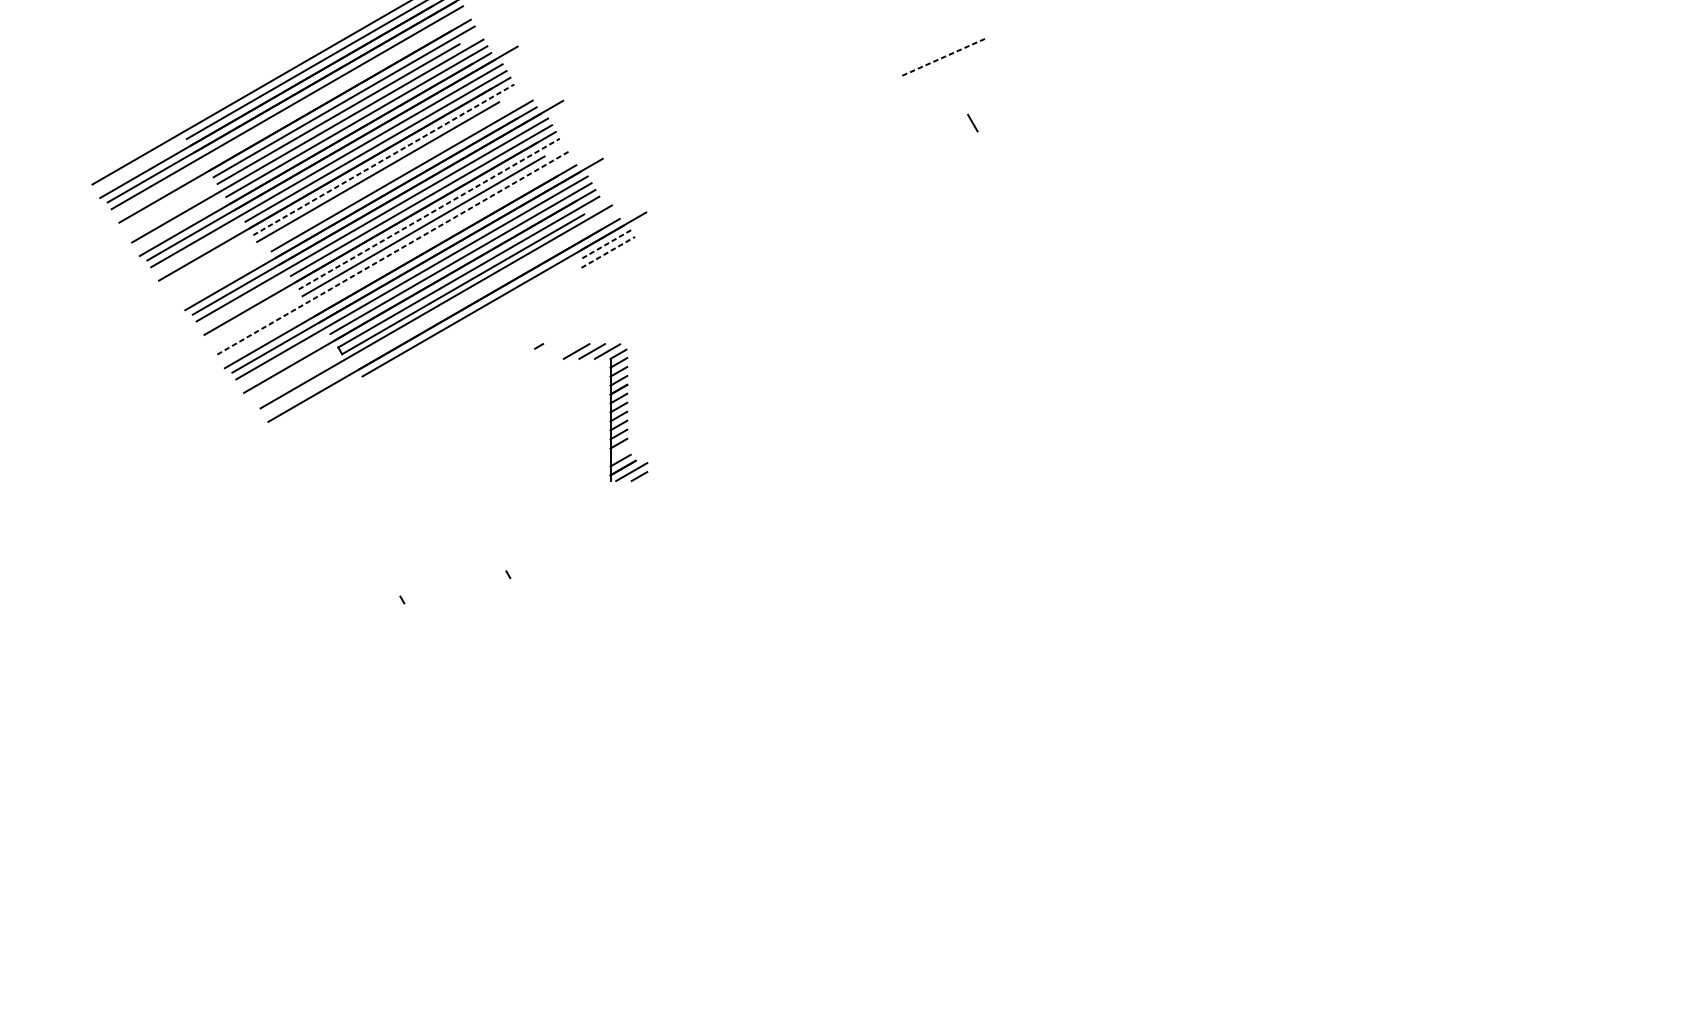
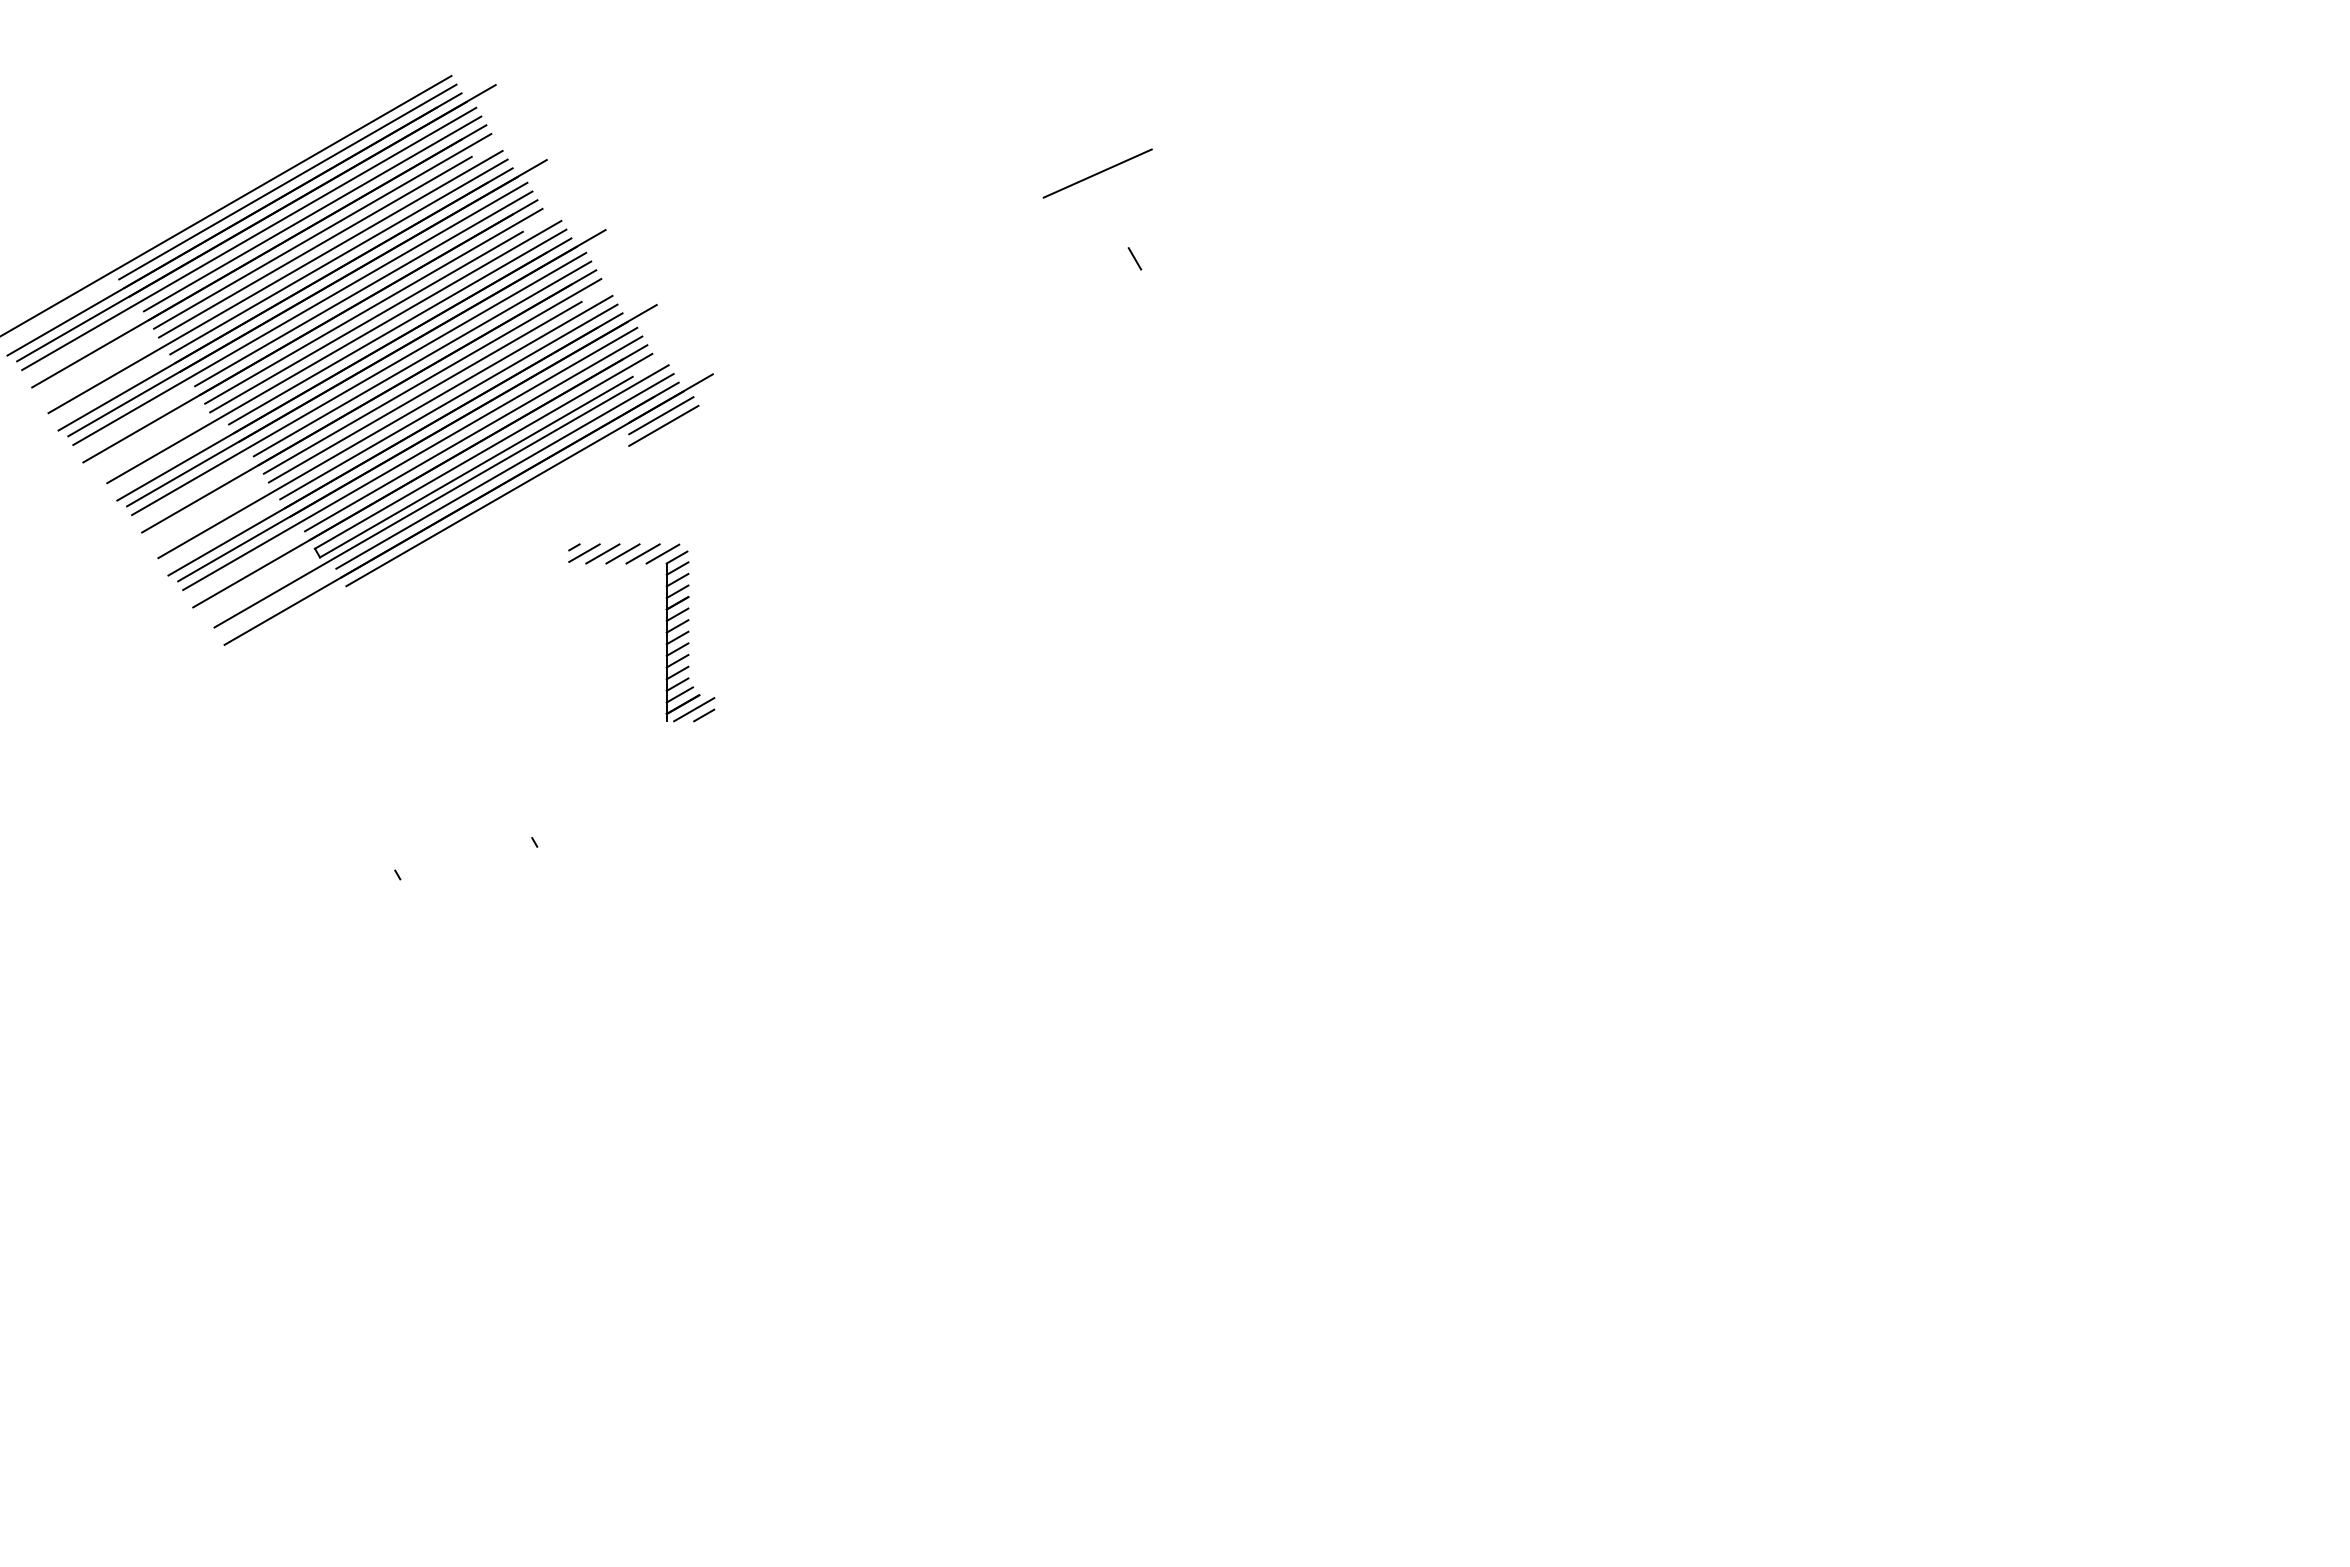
line: (944, 57) -> (1098, 173), dashed -> solid
line: (336, 88) -> (312, 213), added
line: (383, 160) -> (373, 306), dashed -> solid
line: (353, 194) -> (334, 351), added
line: (429, 214) -> (432, 376), dashed -> solid
line: (441, 233) -> (448, 401), added
line: (605, 244) -> (660, 415), dashed -> solid
line: (607, 252) -> (663, 425), dashed -> solid
line: (392, 253) -> (385, 427), dashed -> solid
line: (484, 287) -> (504, 471), added
line: (546, 350) -> (584, 552), added
line: (560, 351) -> (602, 553), added
line: (618, 452) -> (677, 684), added

